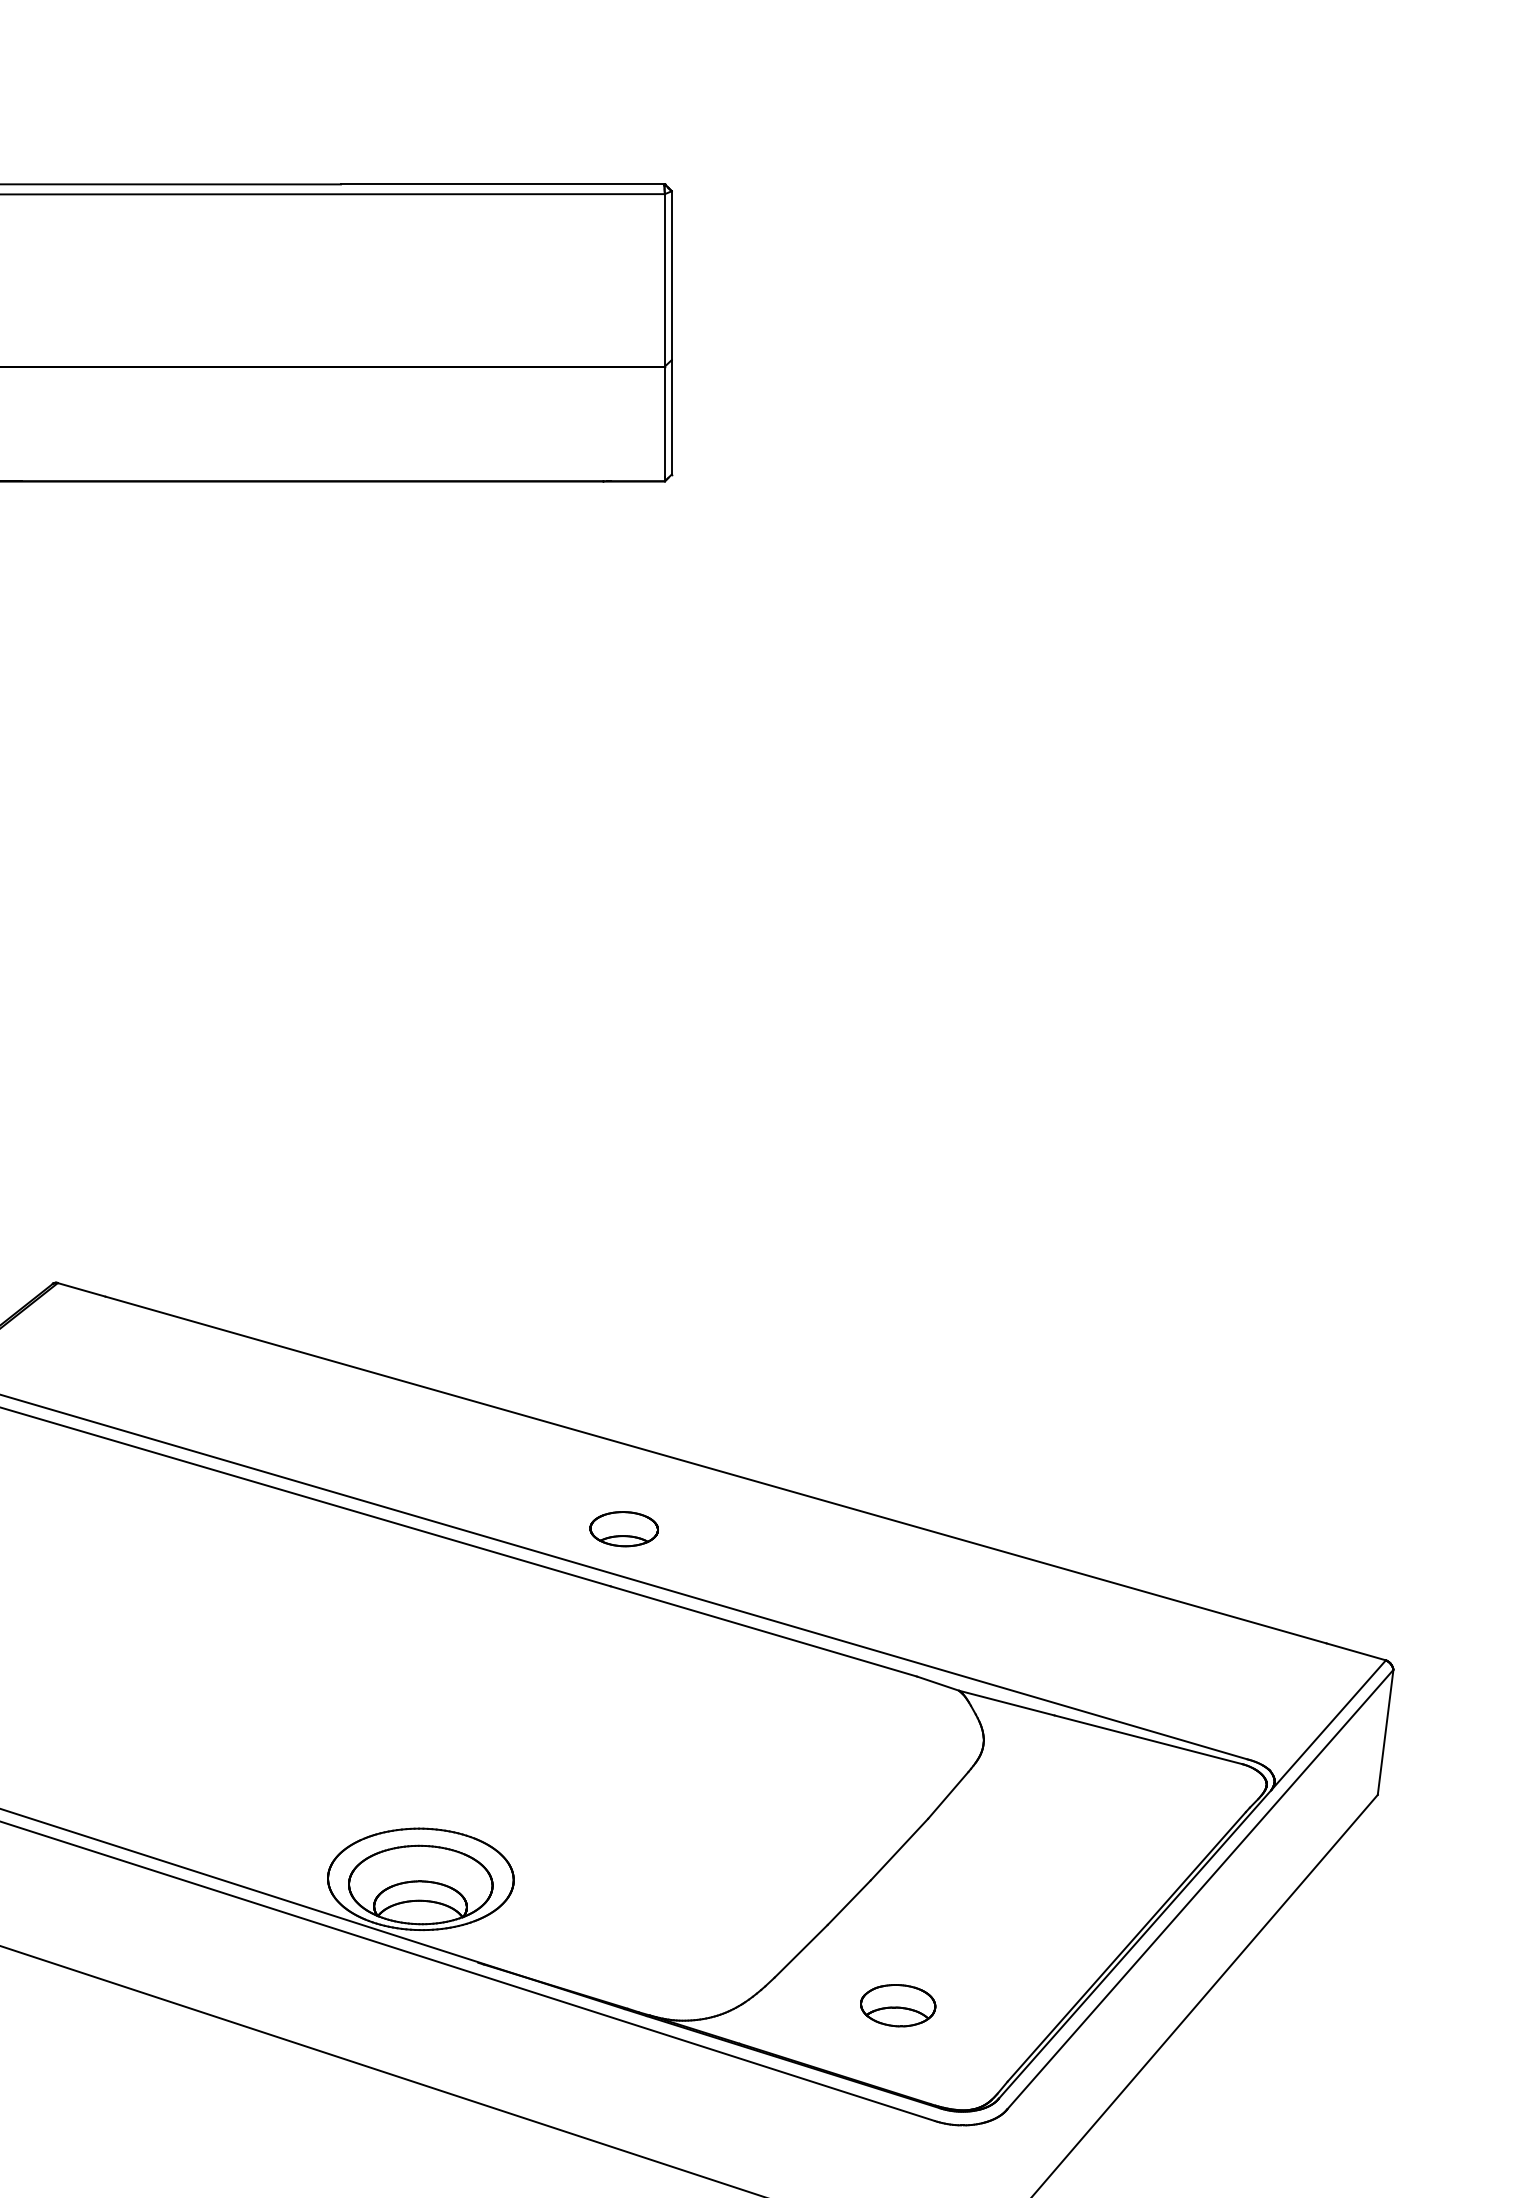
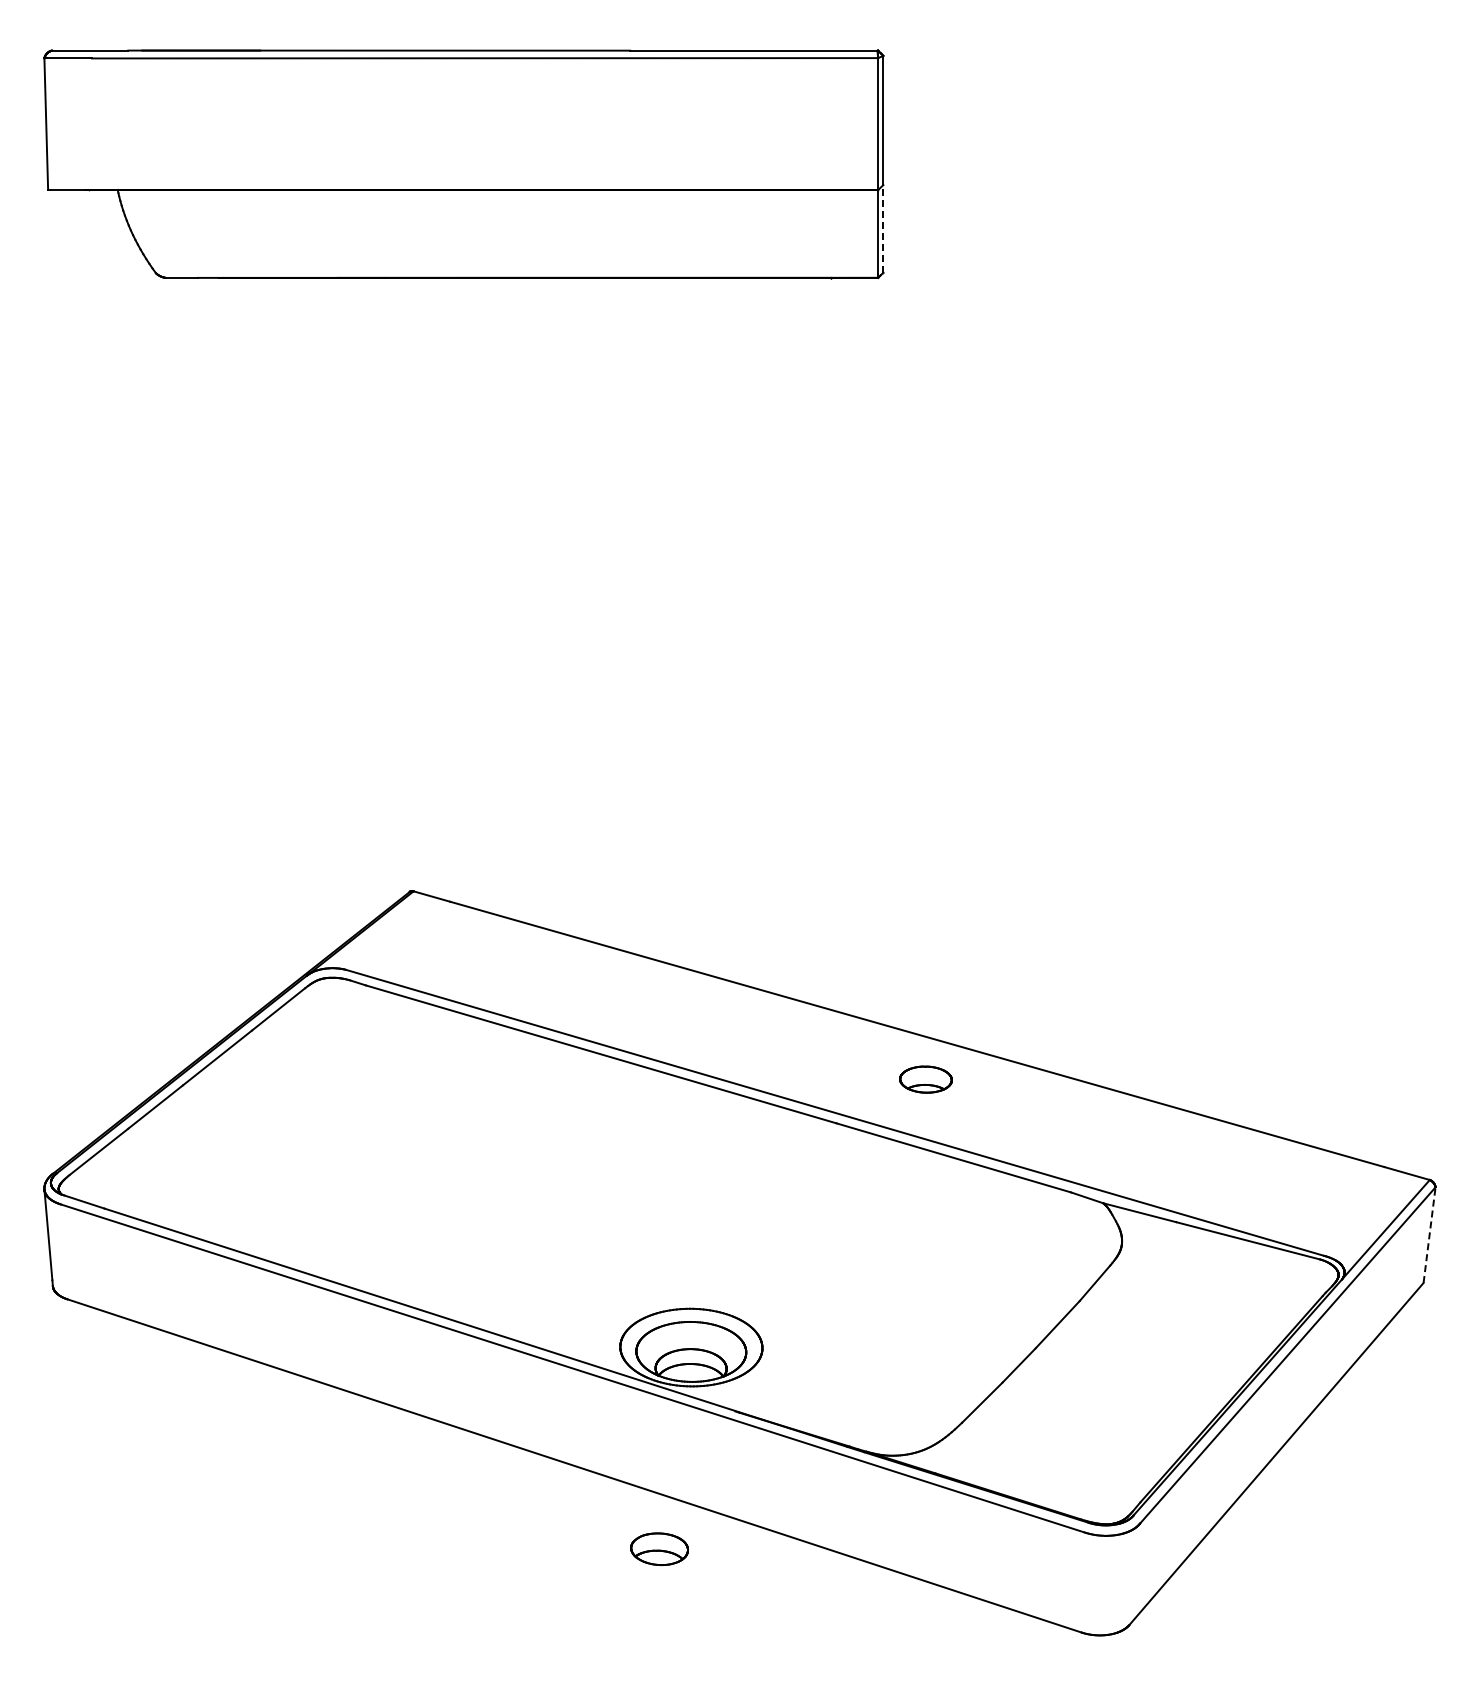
line: (671, 416) -> (883, 228), solid -> dashed
part: (623, 1528) -> (925, 1079), moved
line: (1385, 1731) -> (1429, 1234), solid -> dashed
part: (898, 2004) -> (659, 1548), moved

